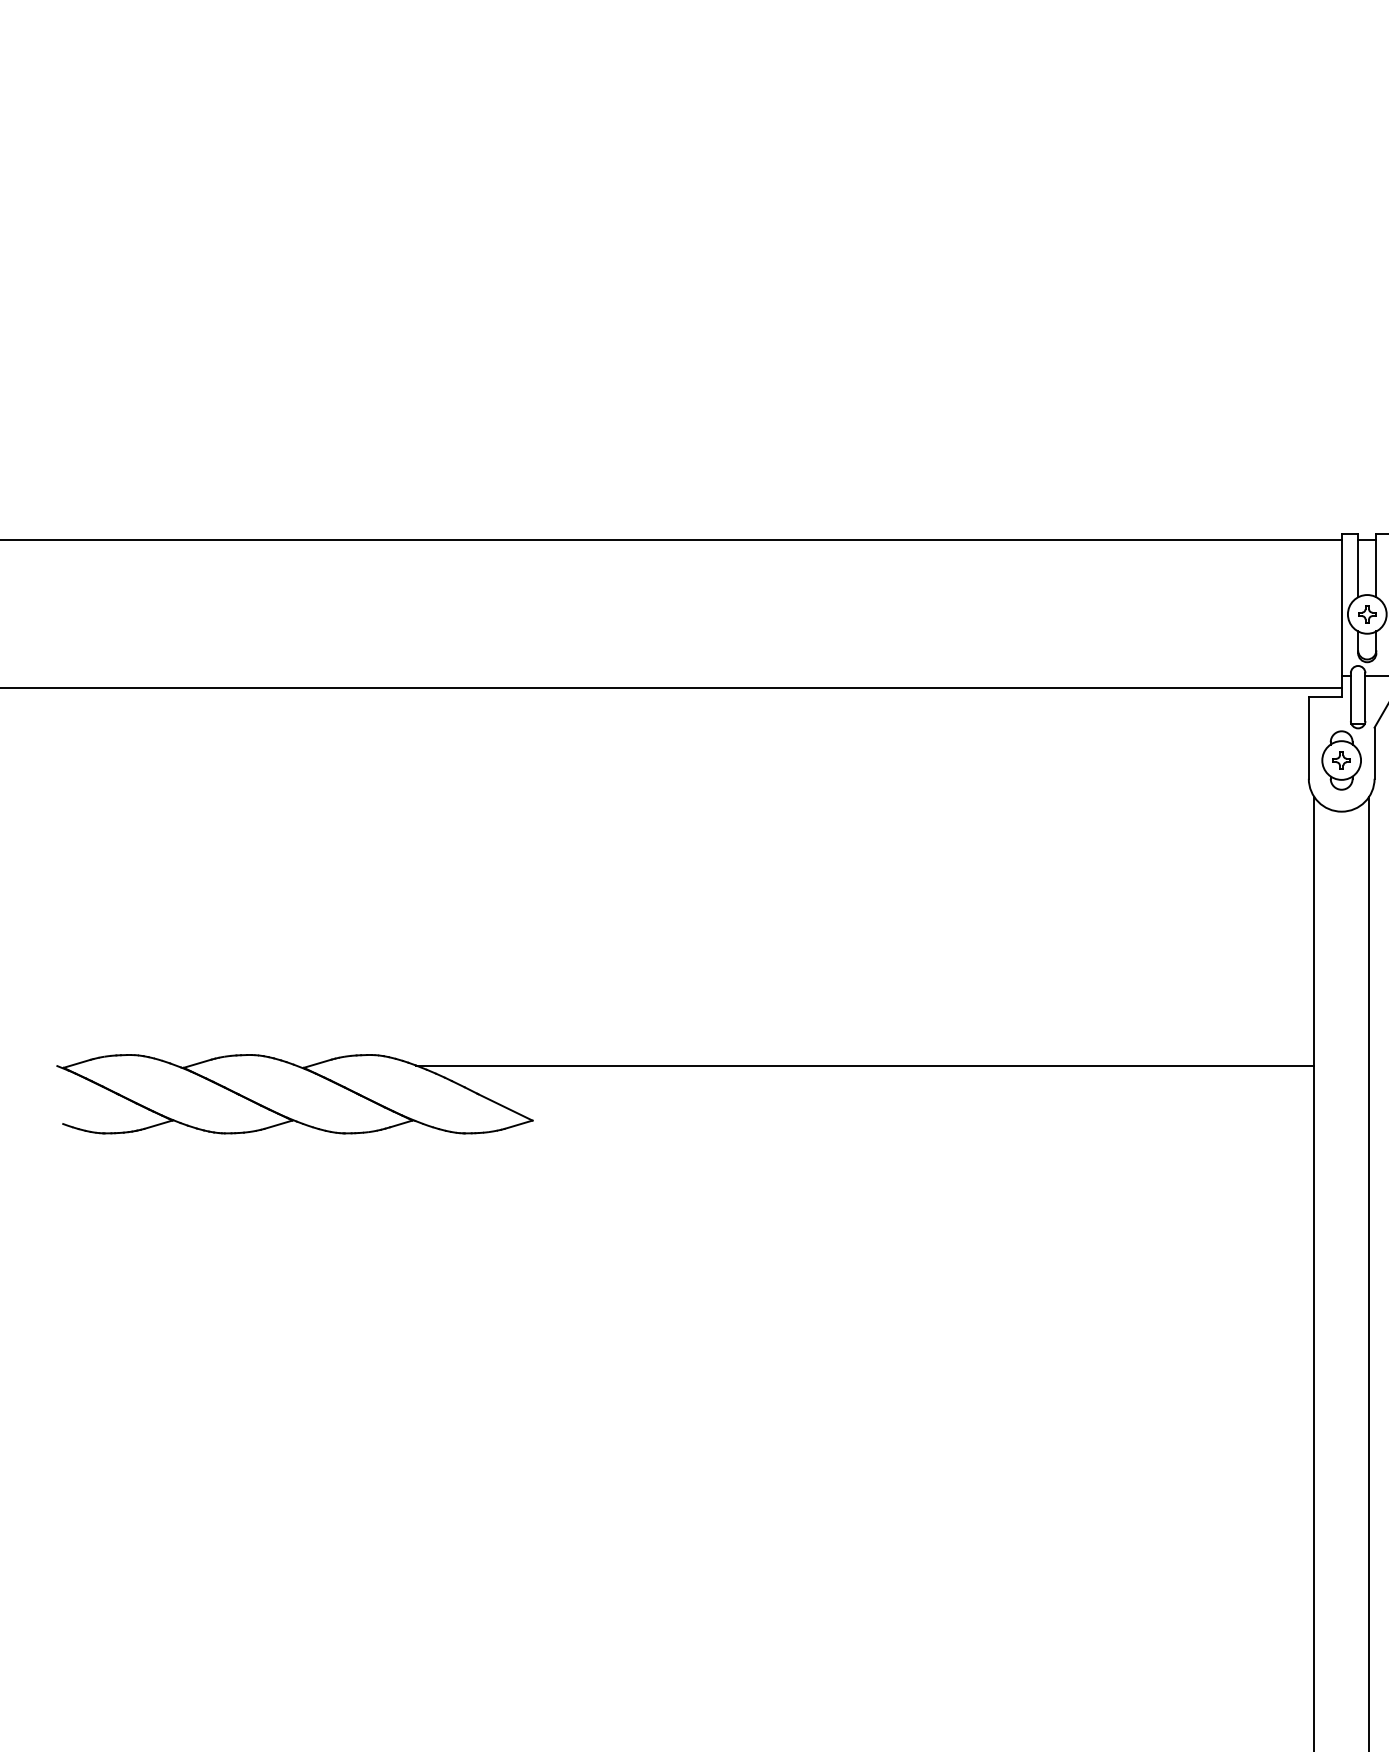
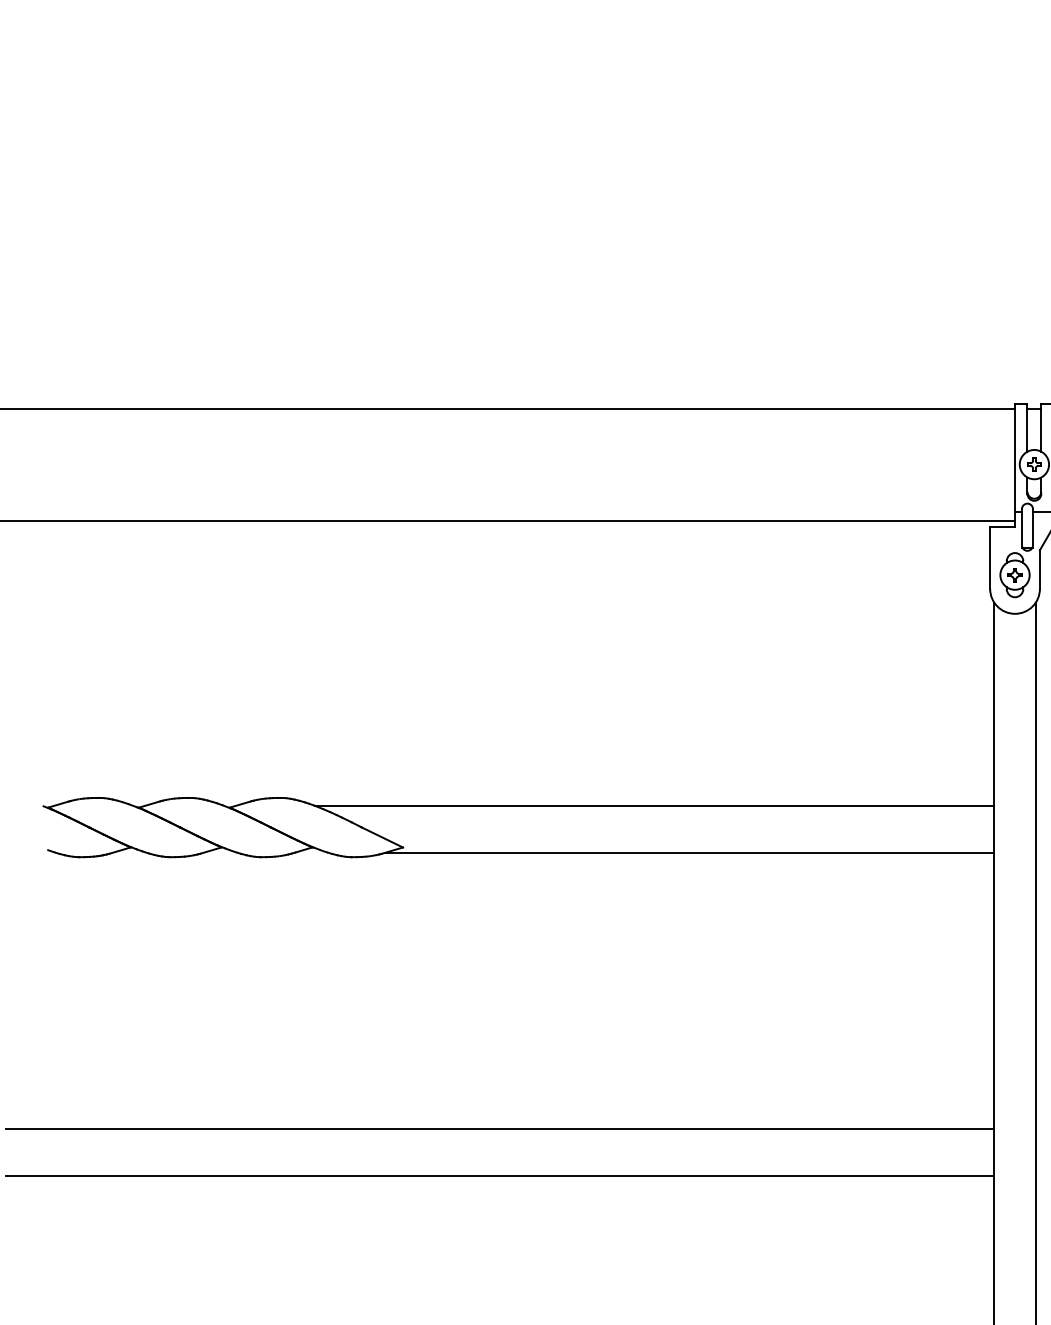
line: (911, 1127) -> (689, 852), added
line: (661, 1493) -> (500, 1129), added
line: (661, 1555) -> (500, 1176), added

